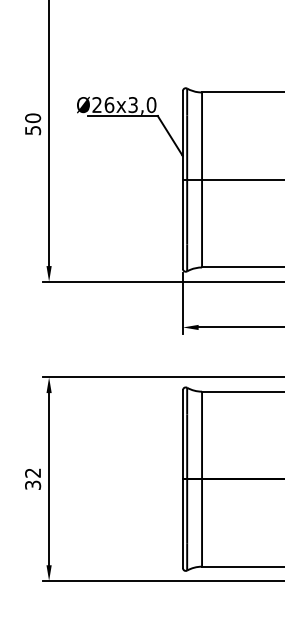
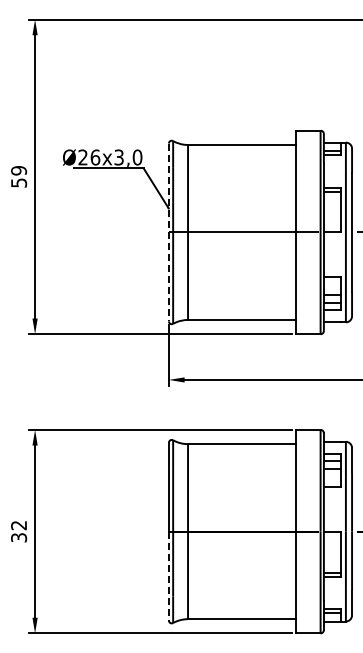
text: (33, 118) -> (19, 170), 50 -> 59
line: (182, 180) -> (168, 232), solid -> dashed
line: (182, 524) -> (168, 576), solid -> dashed

